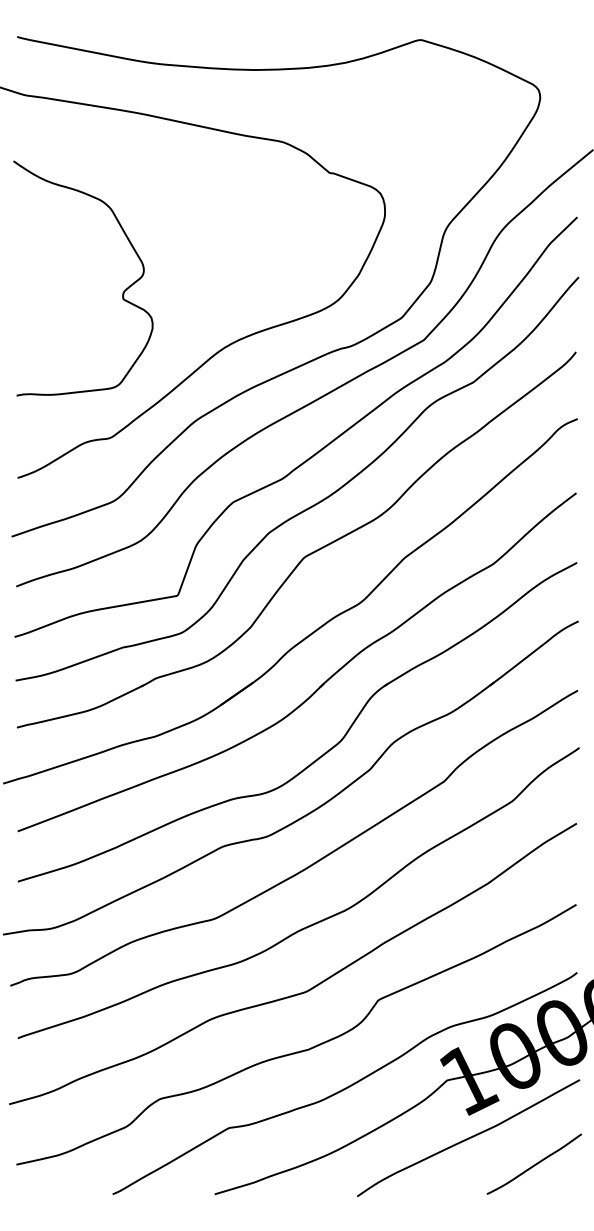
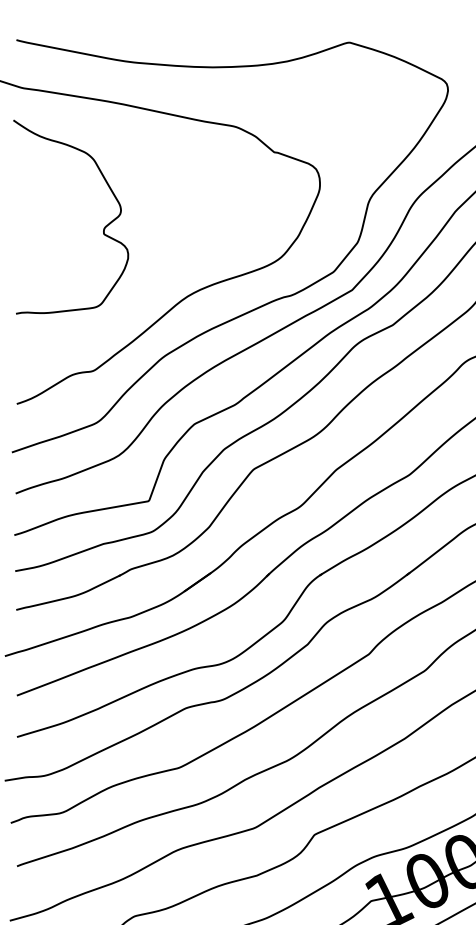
curve: (122, 292) -> (103, 228), moved

